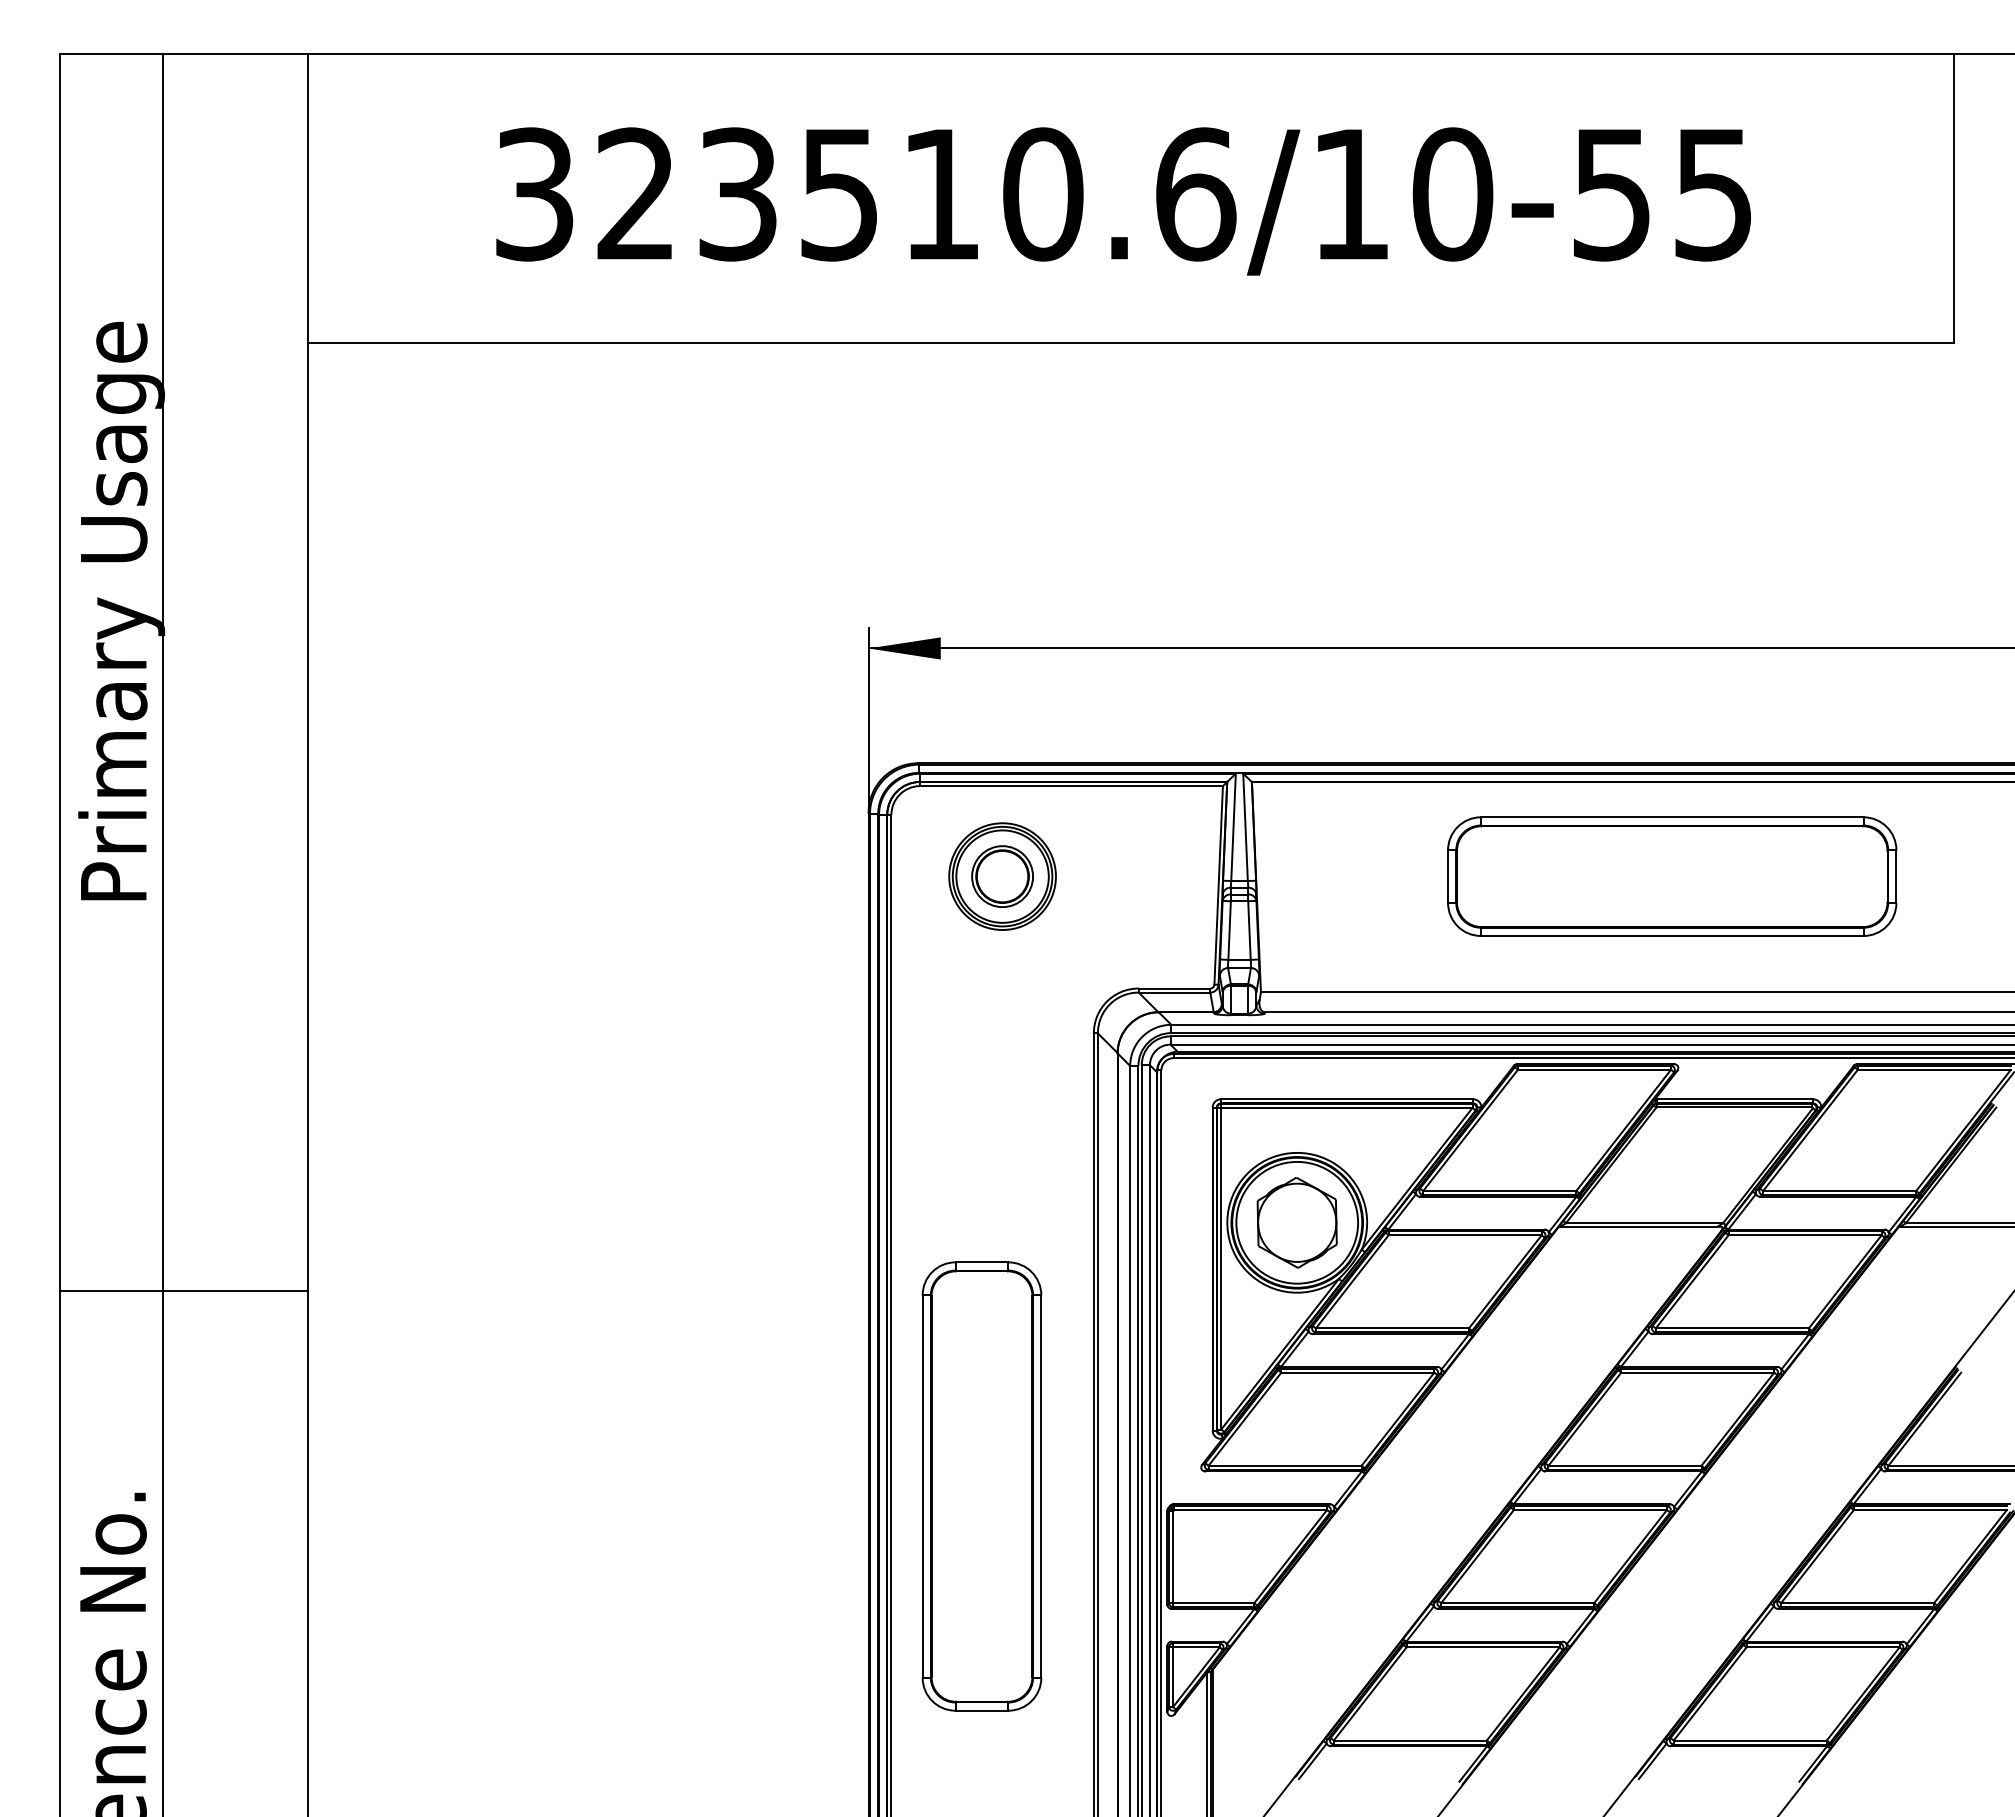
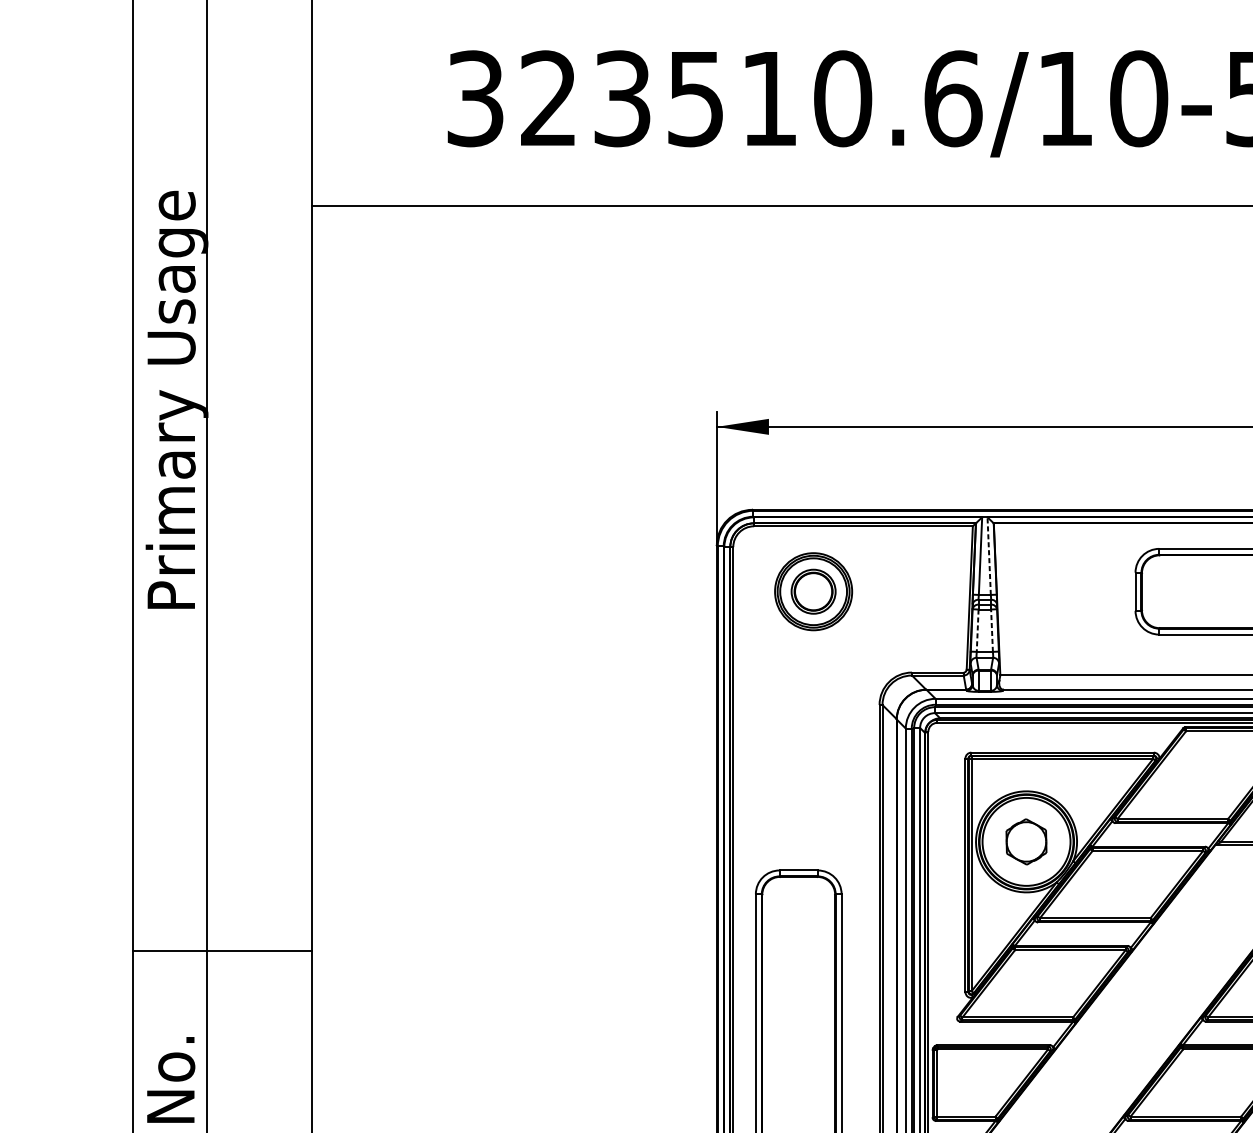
line: (1245, 827) -> (989, 556), solid -> dashed
line: (1249, 930) -> (992, 630), solid -> dashed
line: (1229, 931) -> (977, 631), solid -> dashed
part: (1296, 1222) -> (1026, 841), size x0.7
line: (183, 1290) -> (221, 950), moved

